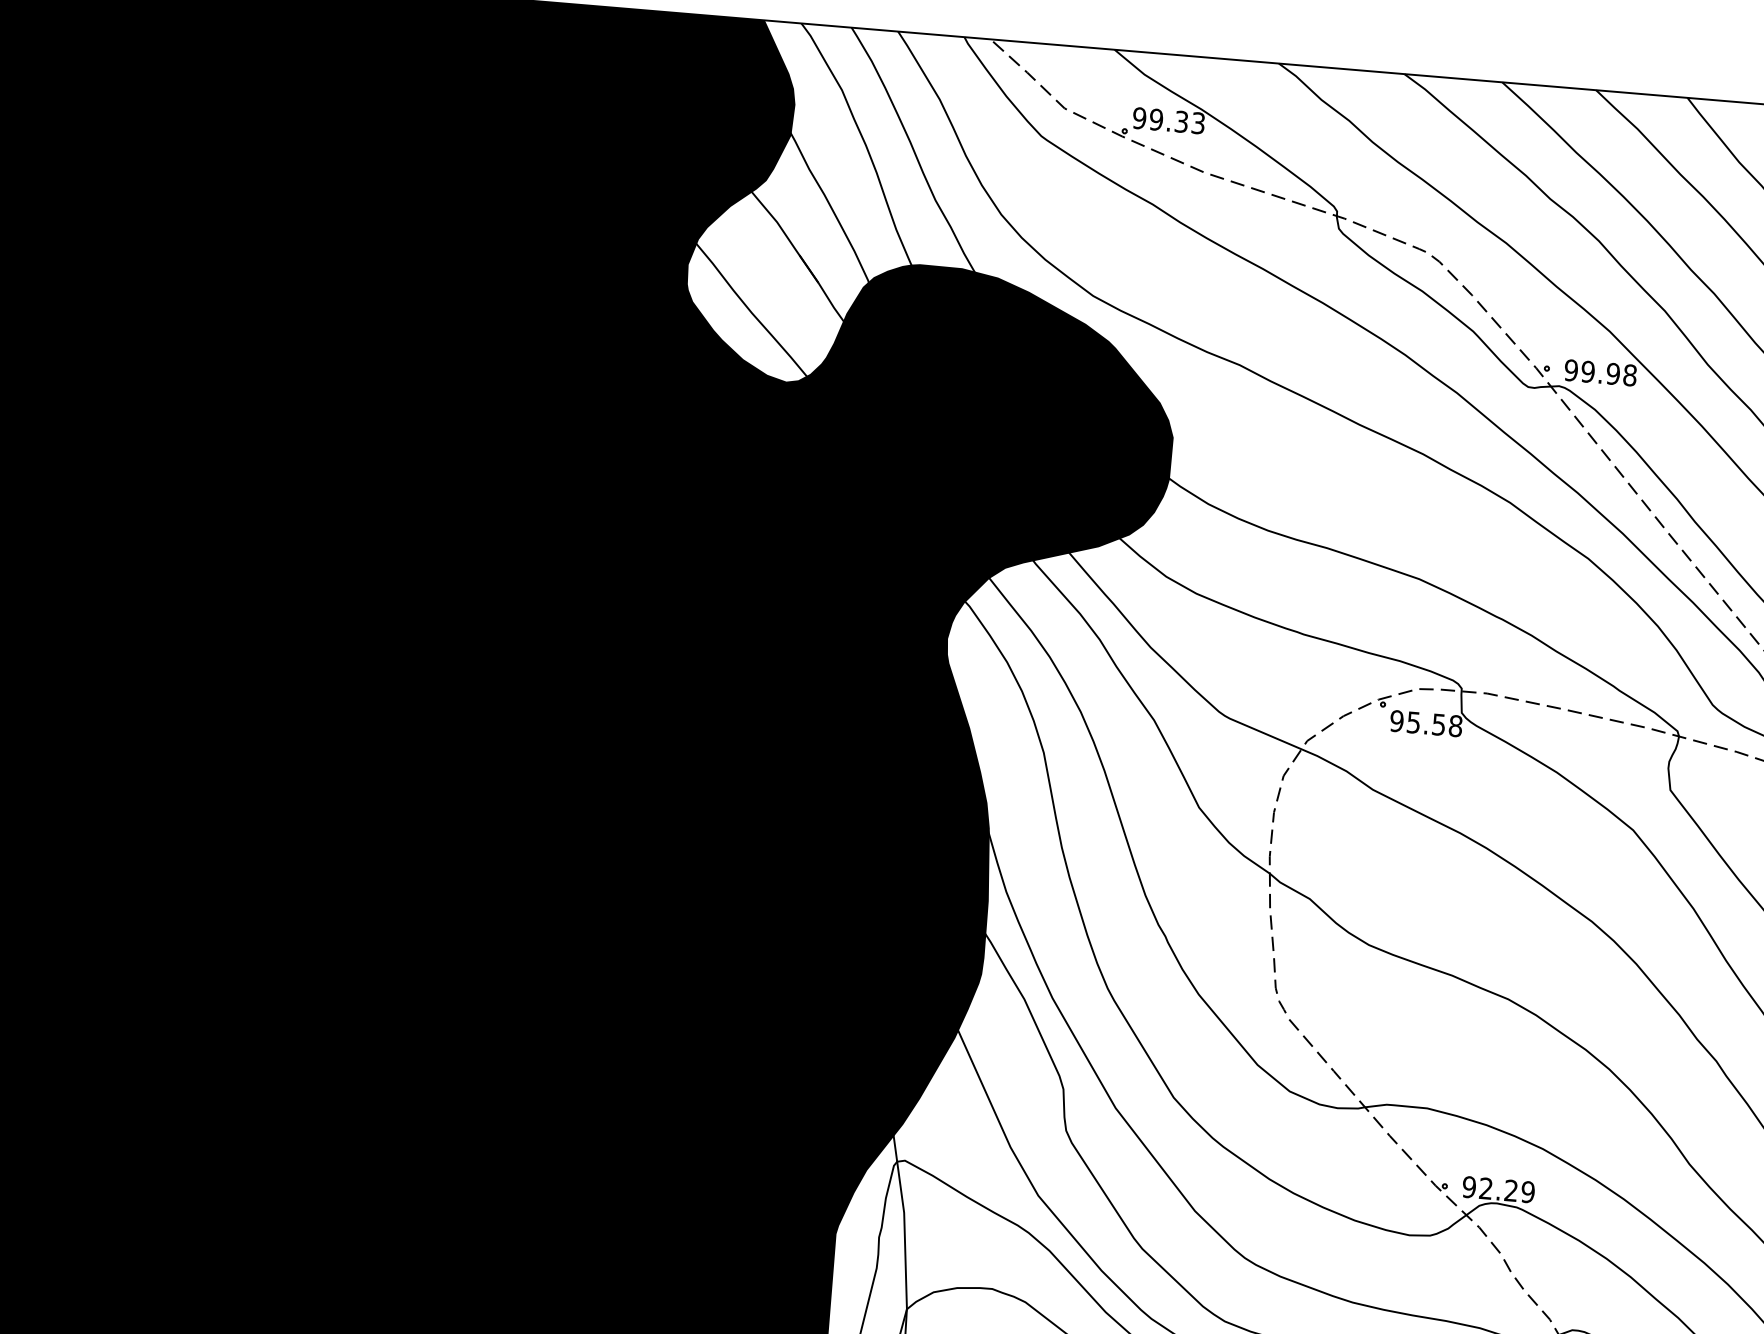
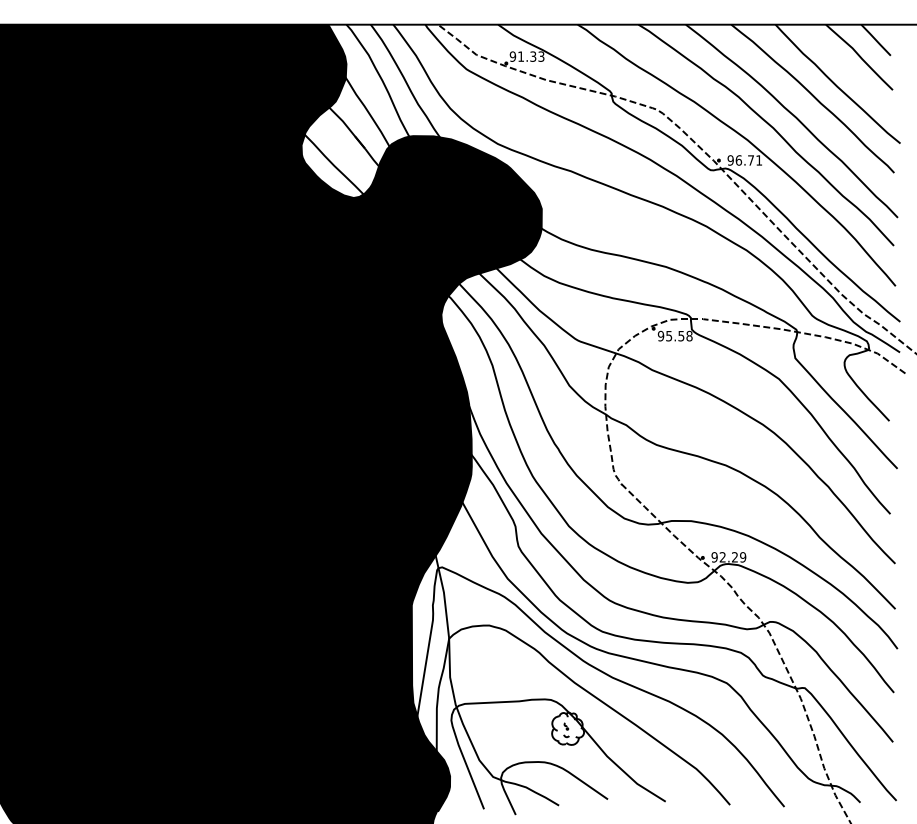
text: (1157, 119) -> (521, 56), 99.33 -> 91.33
text: (1608, 373) -> (748, 160), 99.98 -> 96.71

